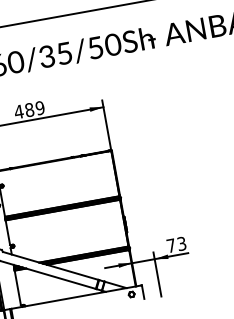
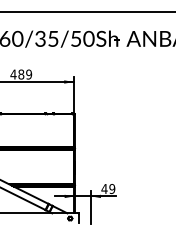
text: (176, 244) -> (108, 188), 73 -> 49

